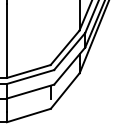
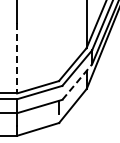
line: (7, 41) -> (17, 58), solid -> dashed
line: (69, 65) -> (77, 81), solid -> dashed

